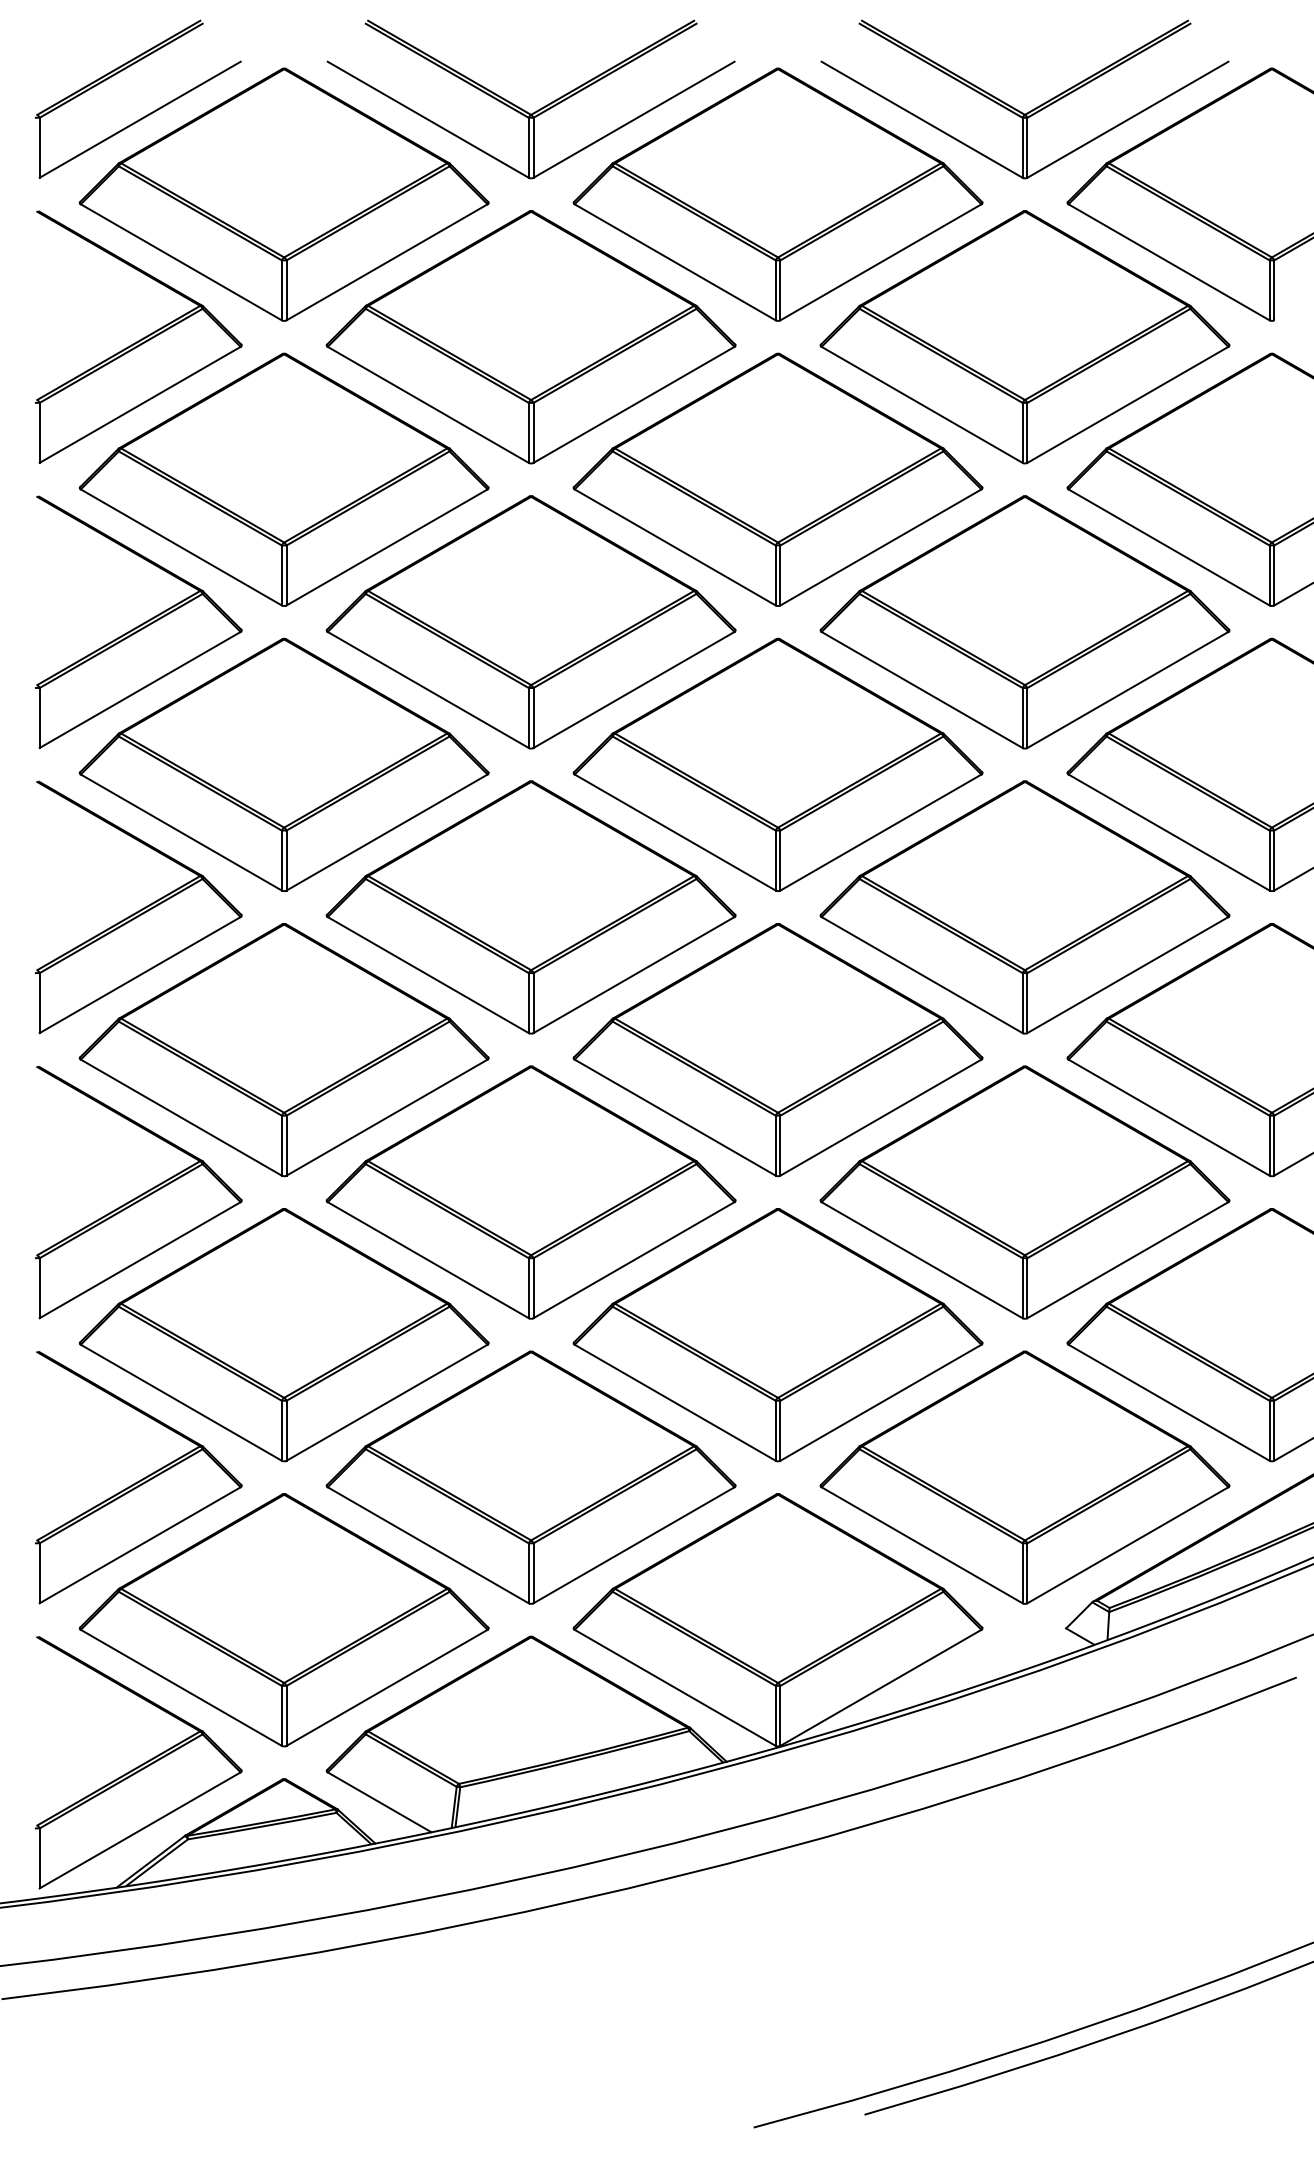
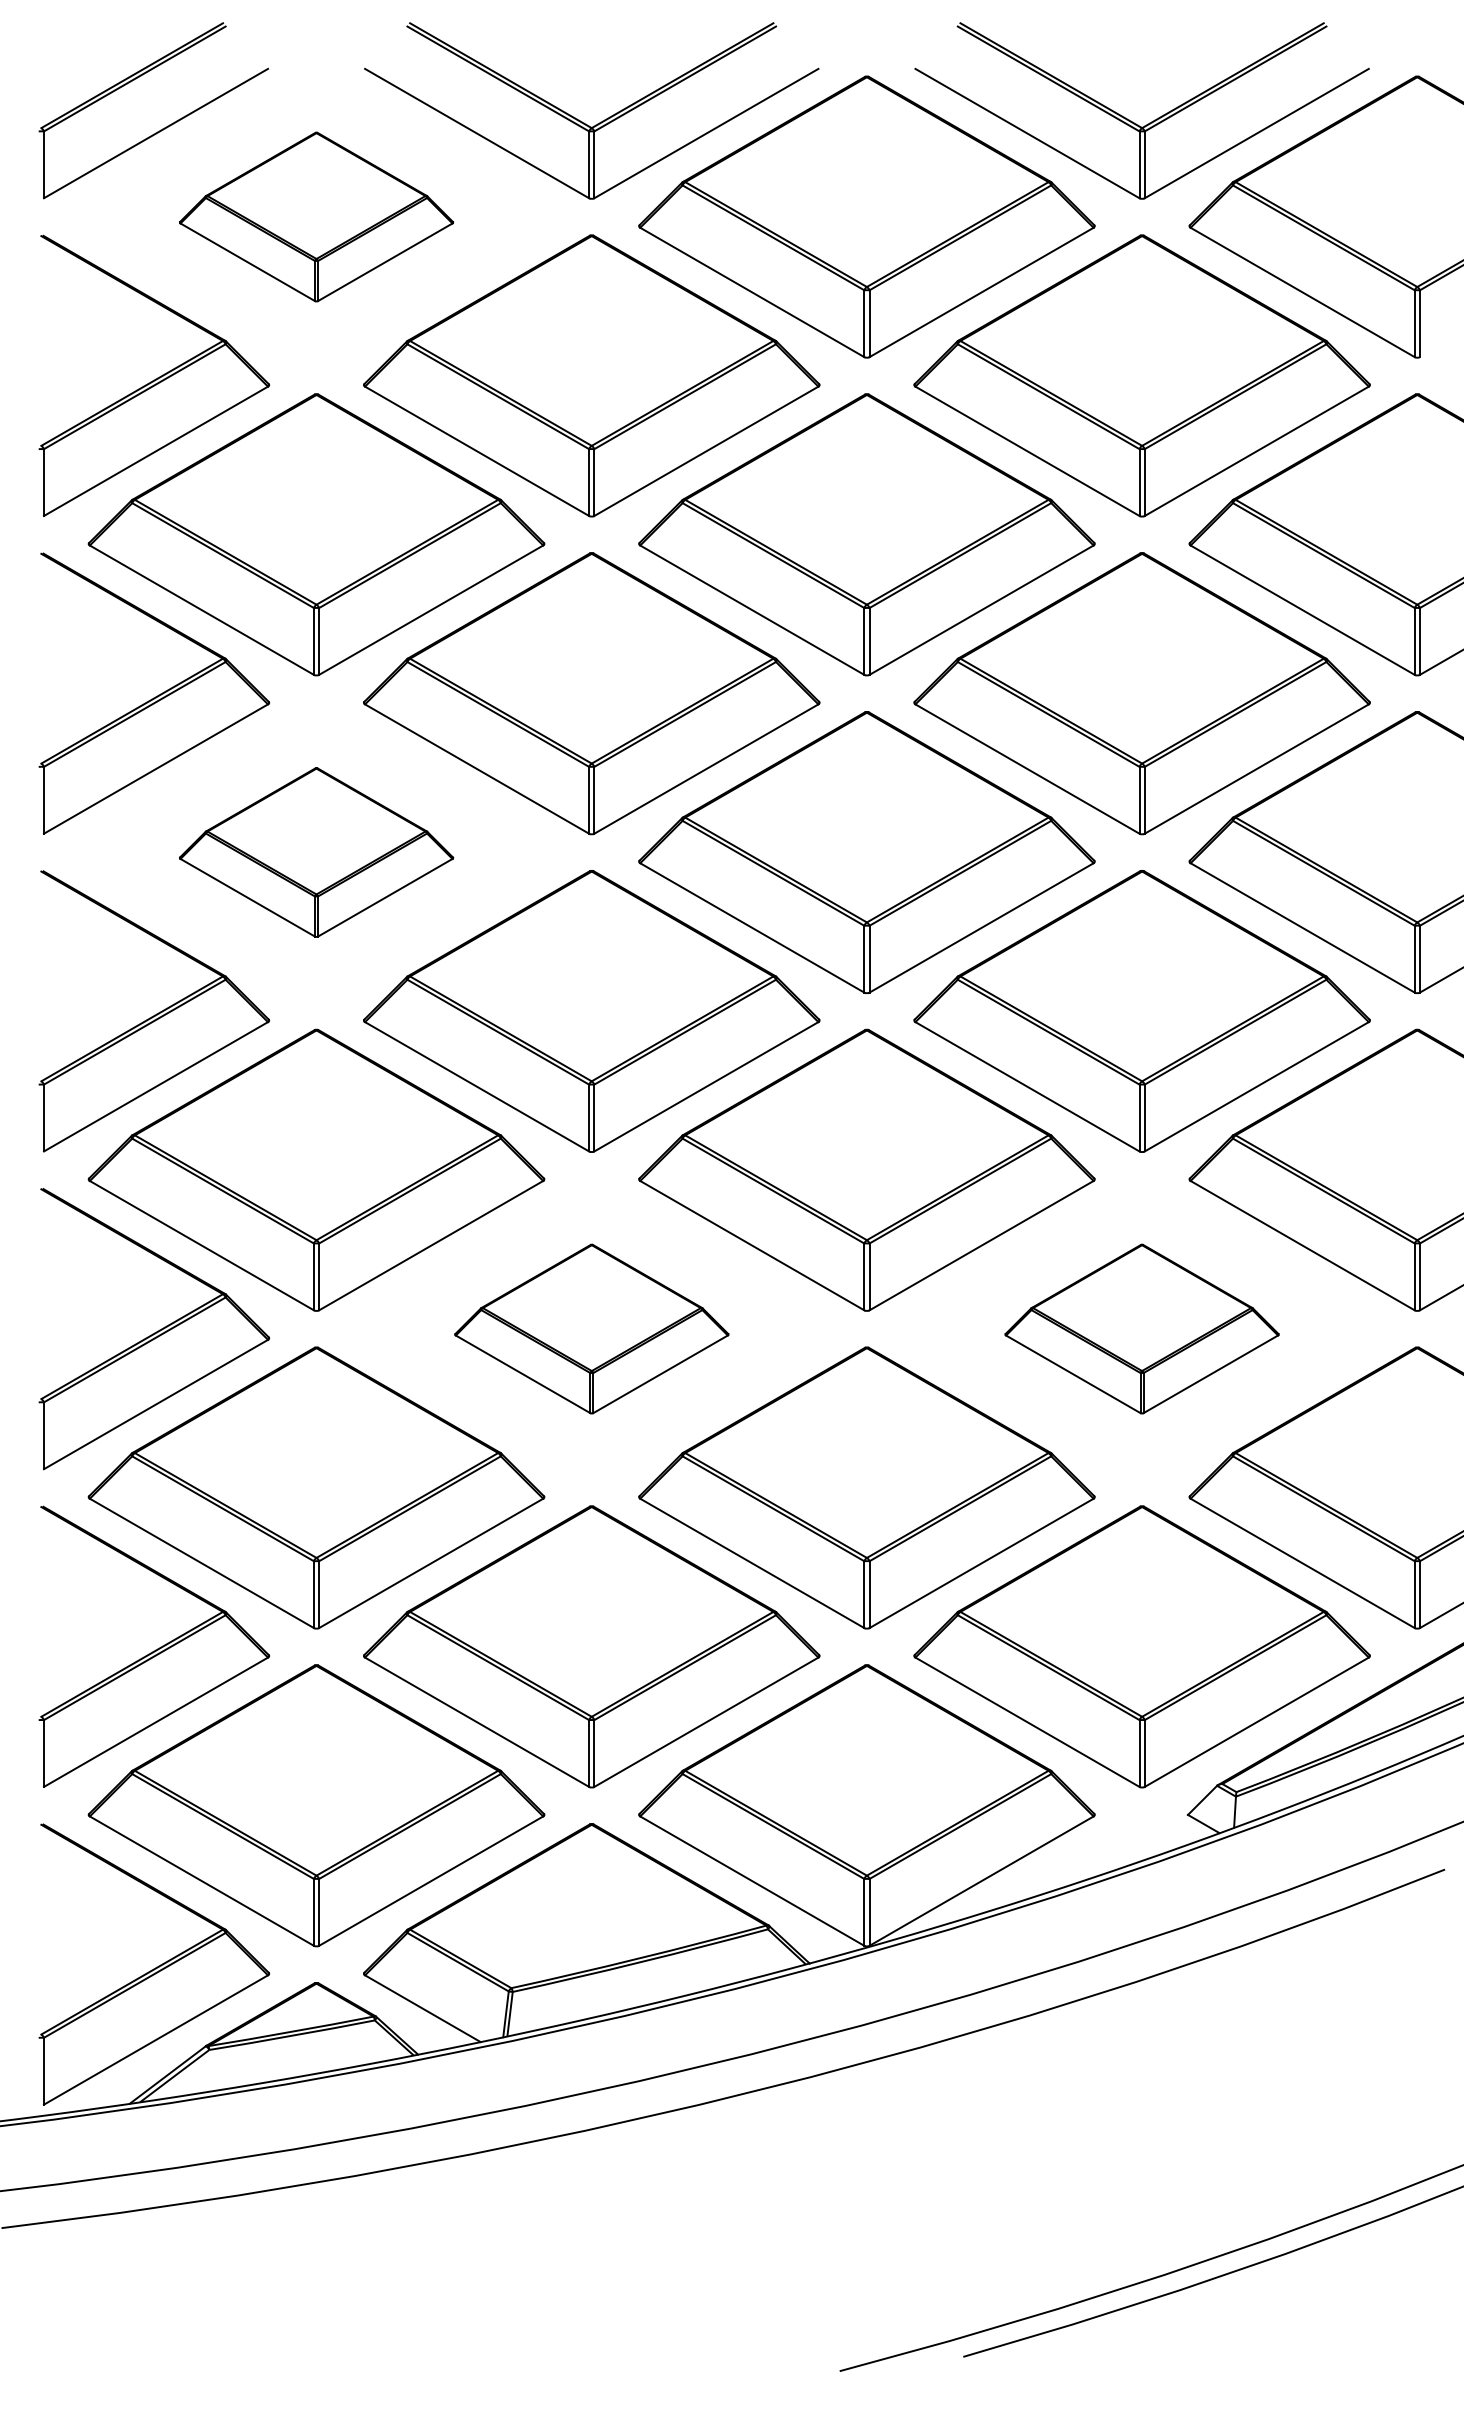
part: (284, 194) -> (316, 216), size x0.6
part: (284, 764) -> (316, 852), size x0.6
part: (530, 1191) -> (591, 1328), size x0.6
part: (1024, 1191) -> (1141, 1328), size x0.6

